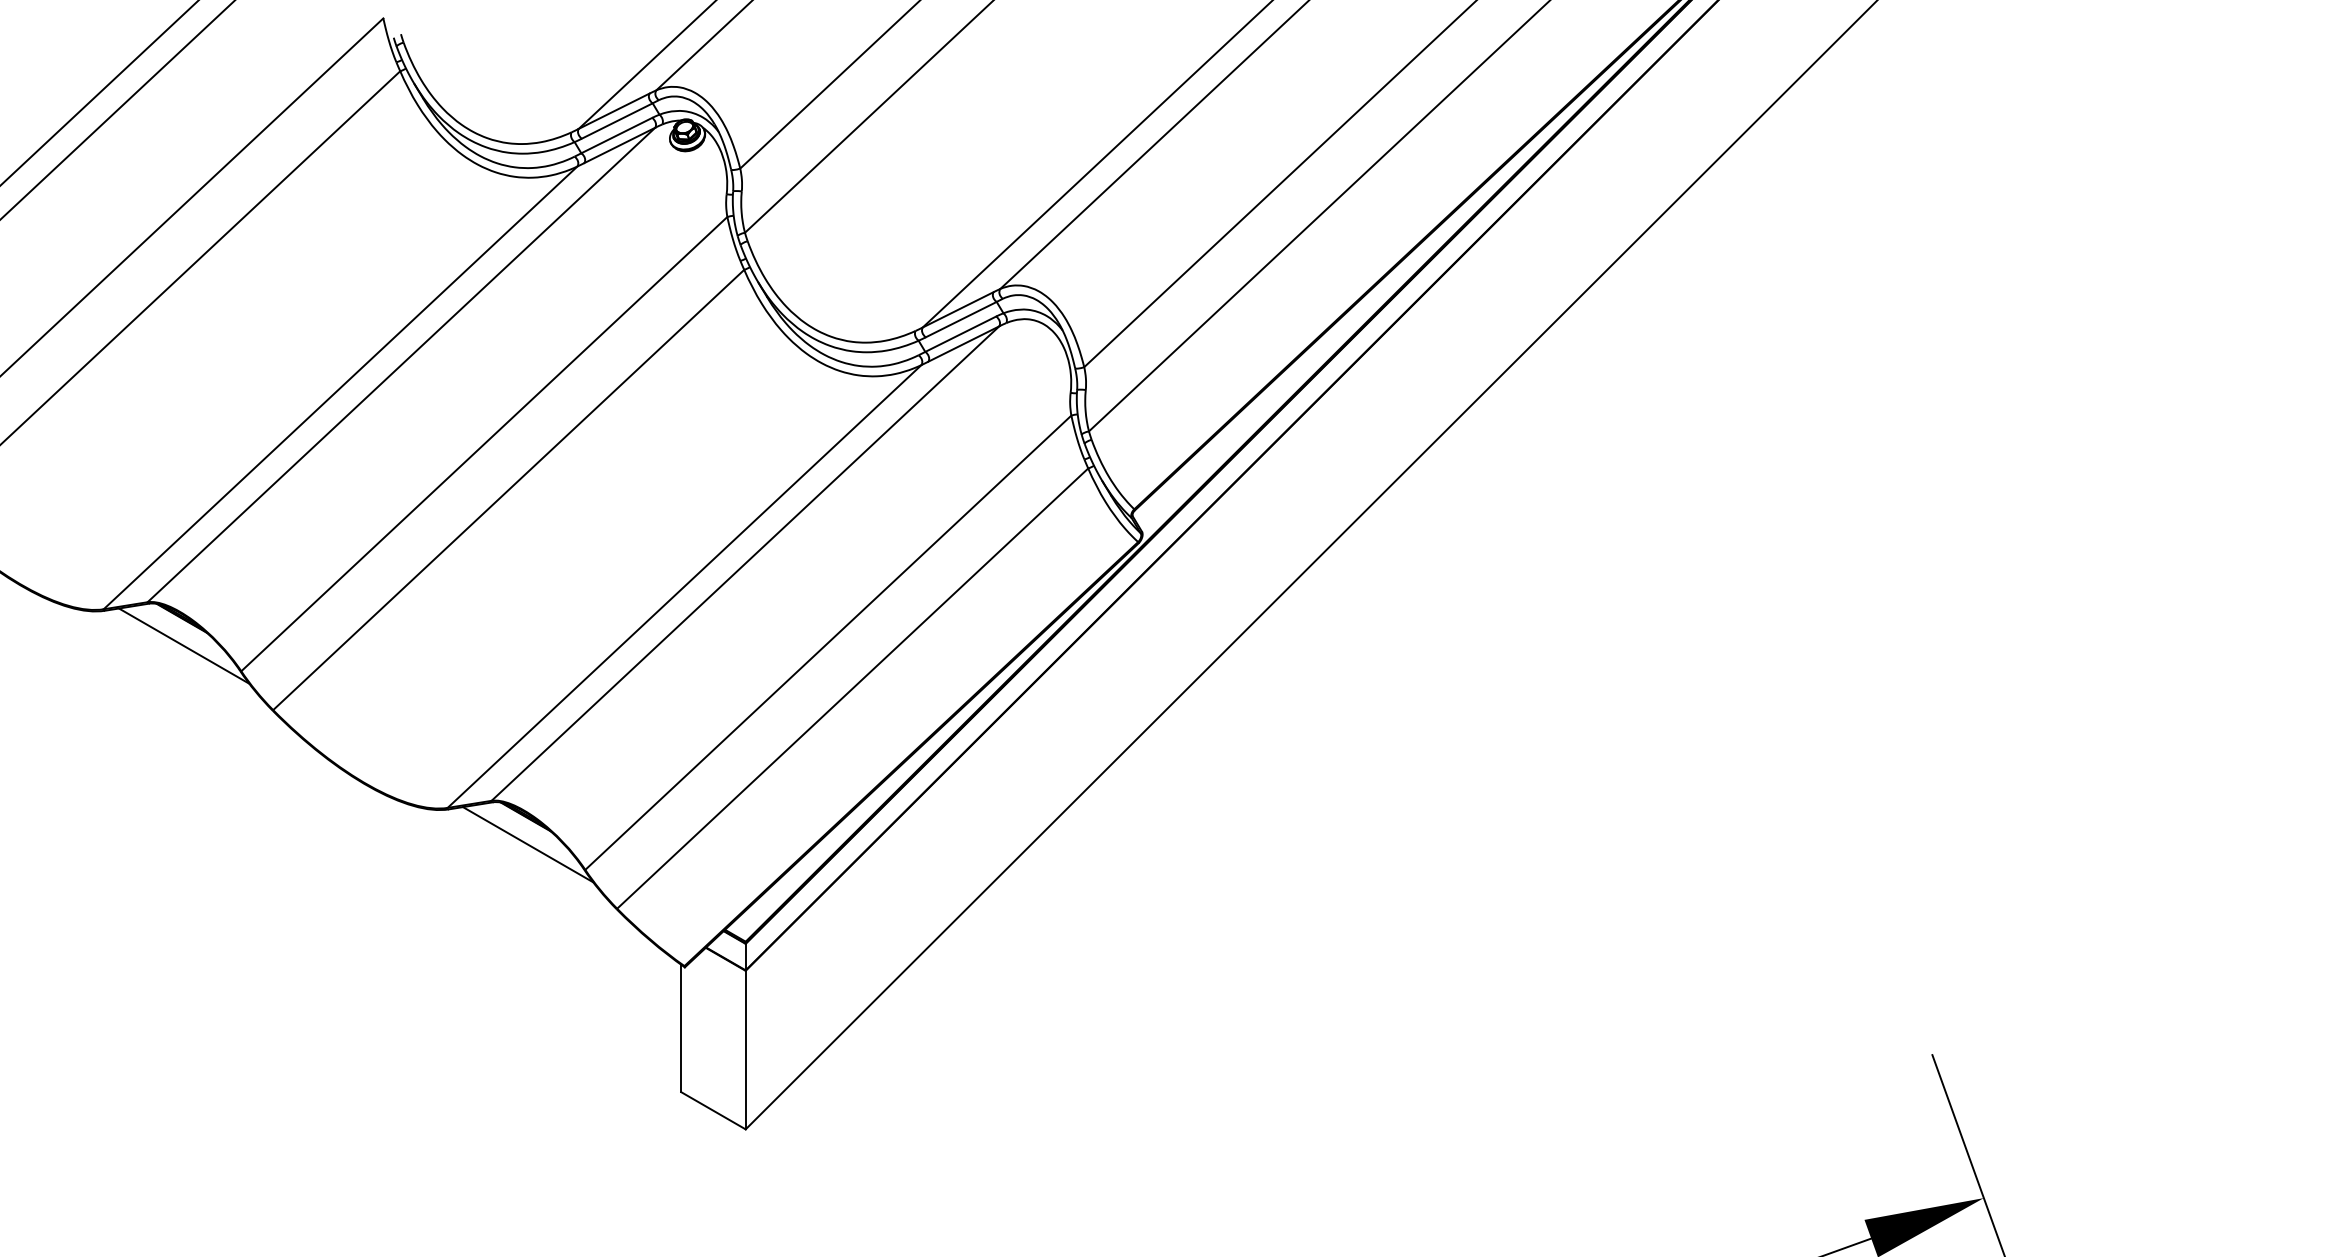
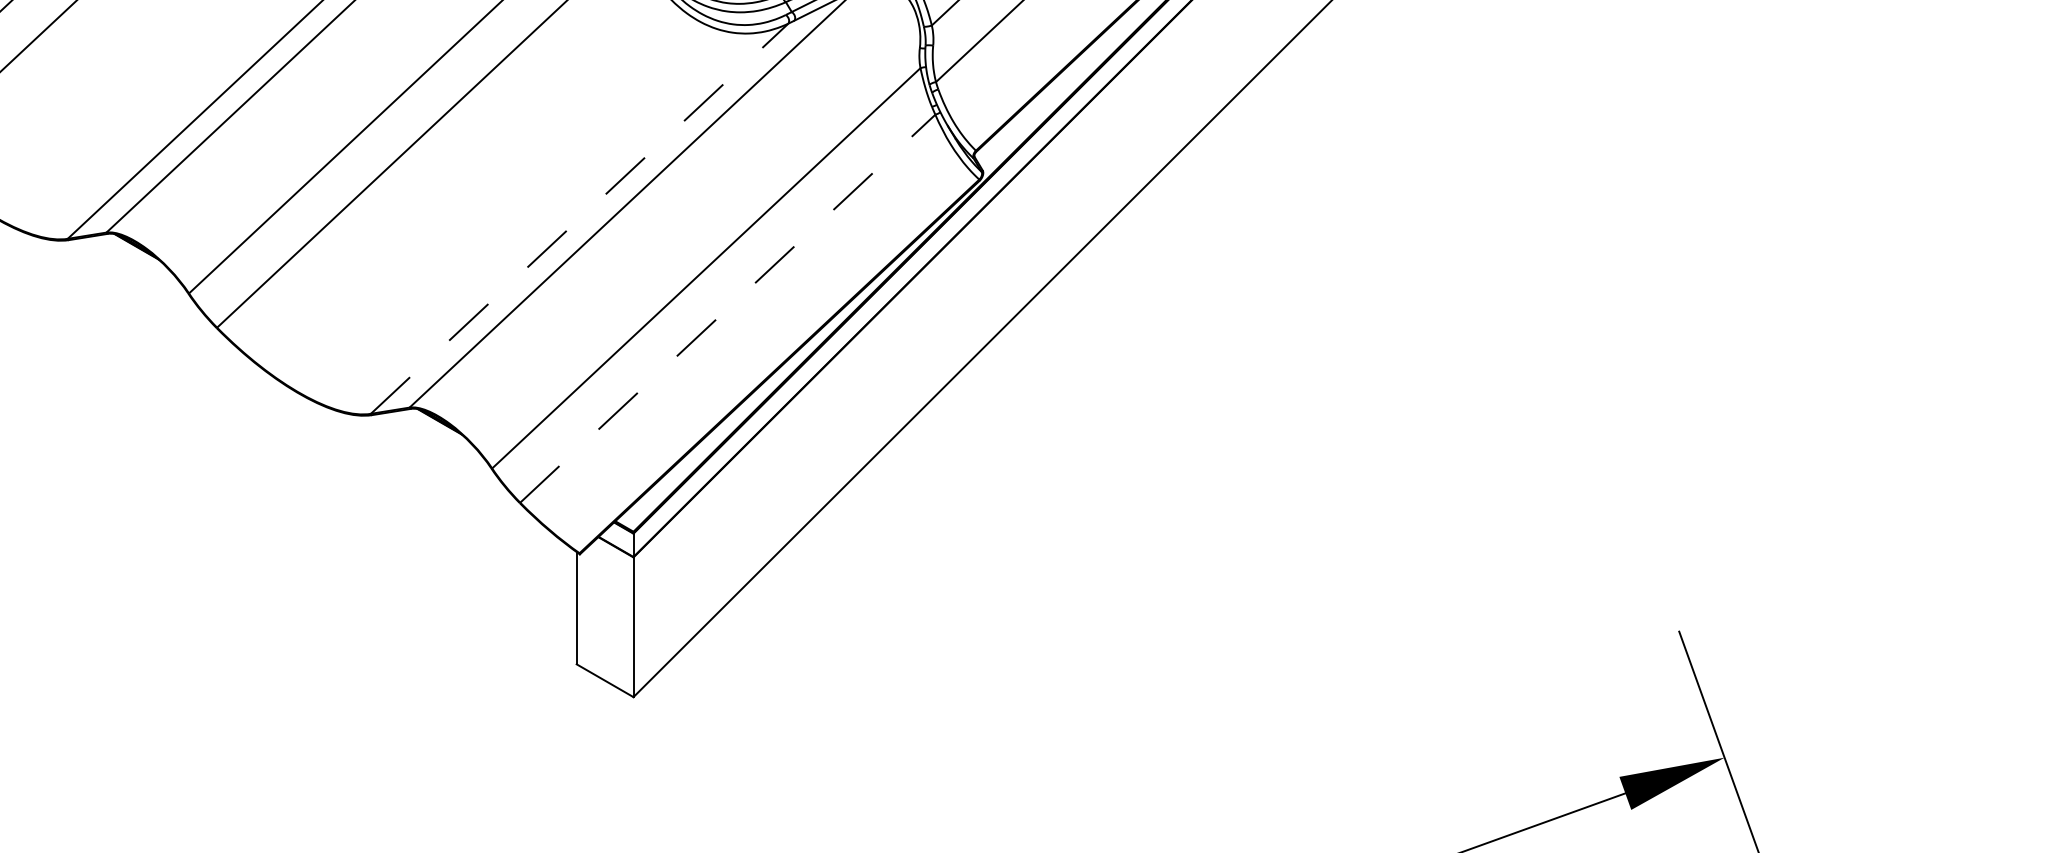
line: (684, 586) -> (579, 218), solid -> dashed
line: (184, 645) -> (138, 270), removed
line: (853, 688) -> (728, 308), solid -> dashed
line: (528, 844) -> (442, 446), removed

